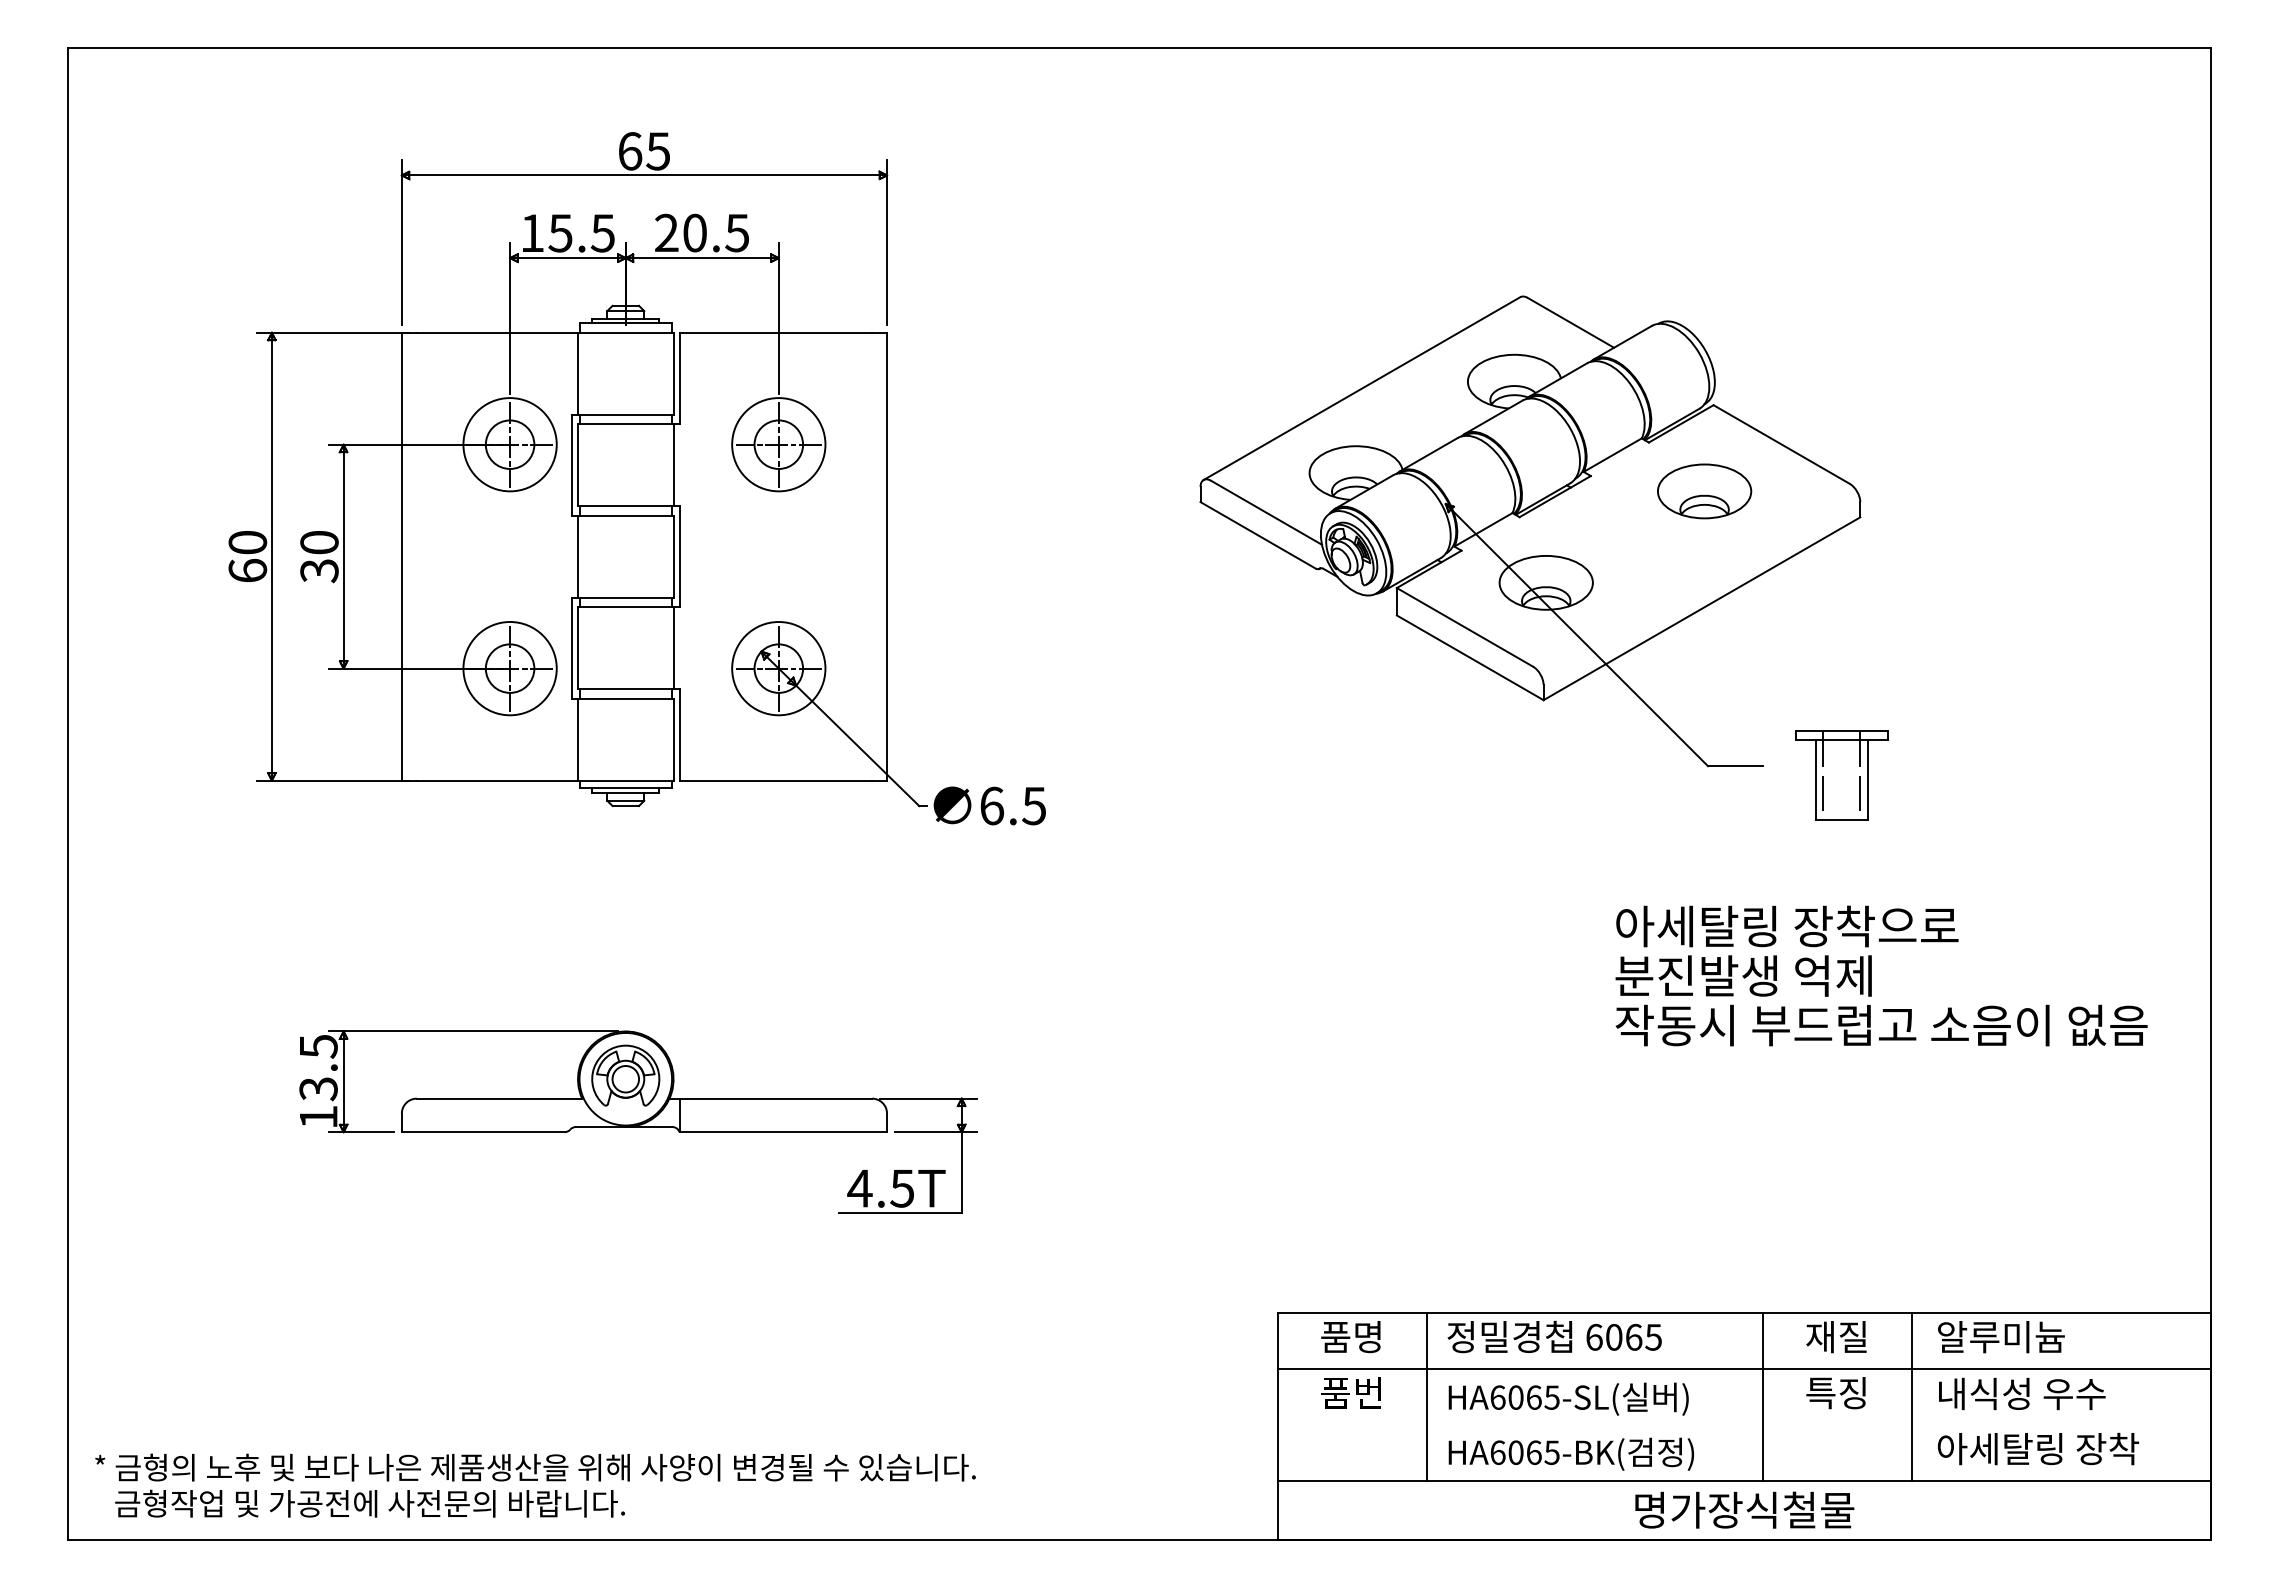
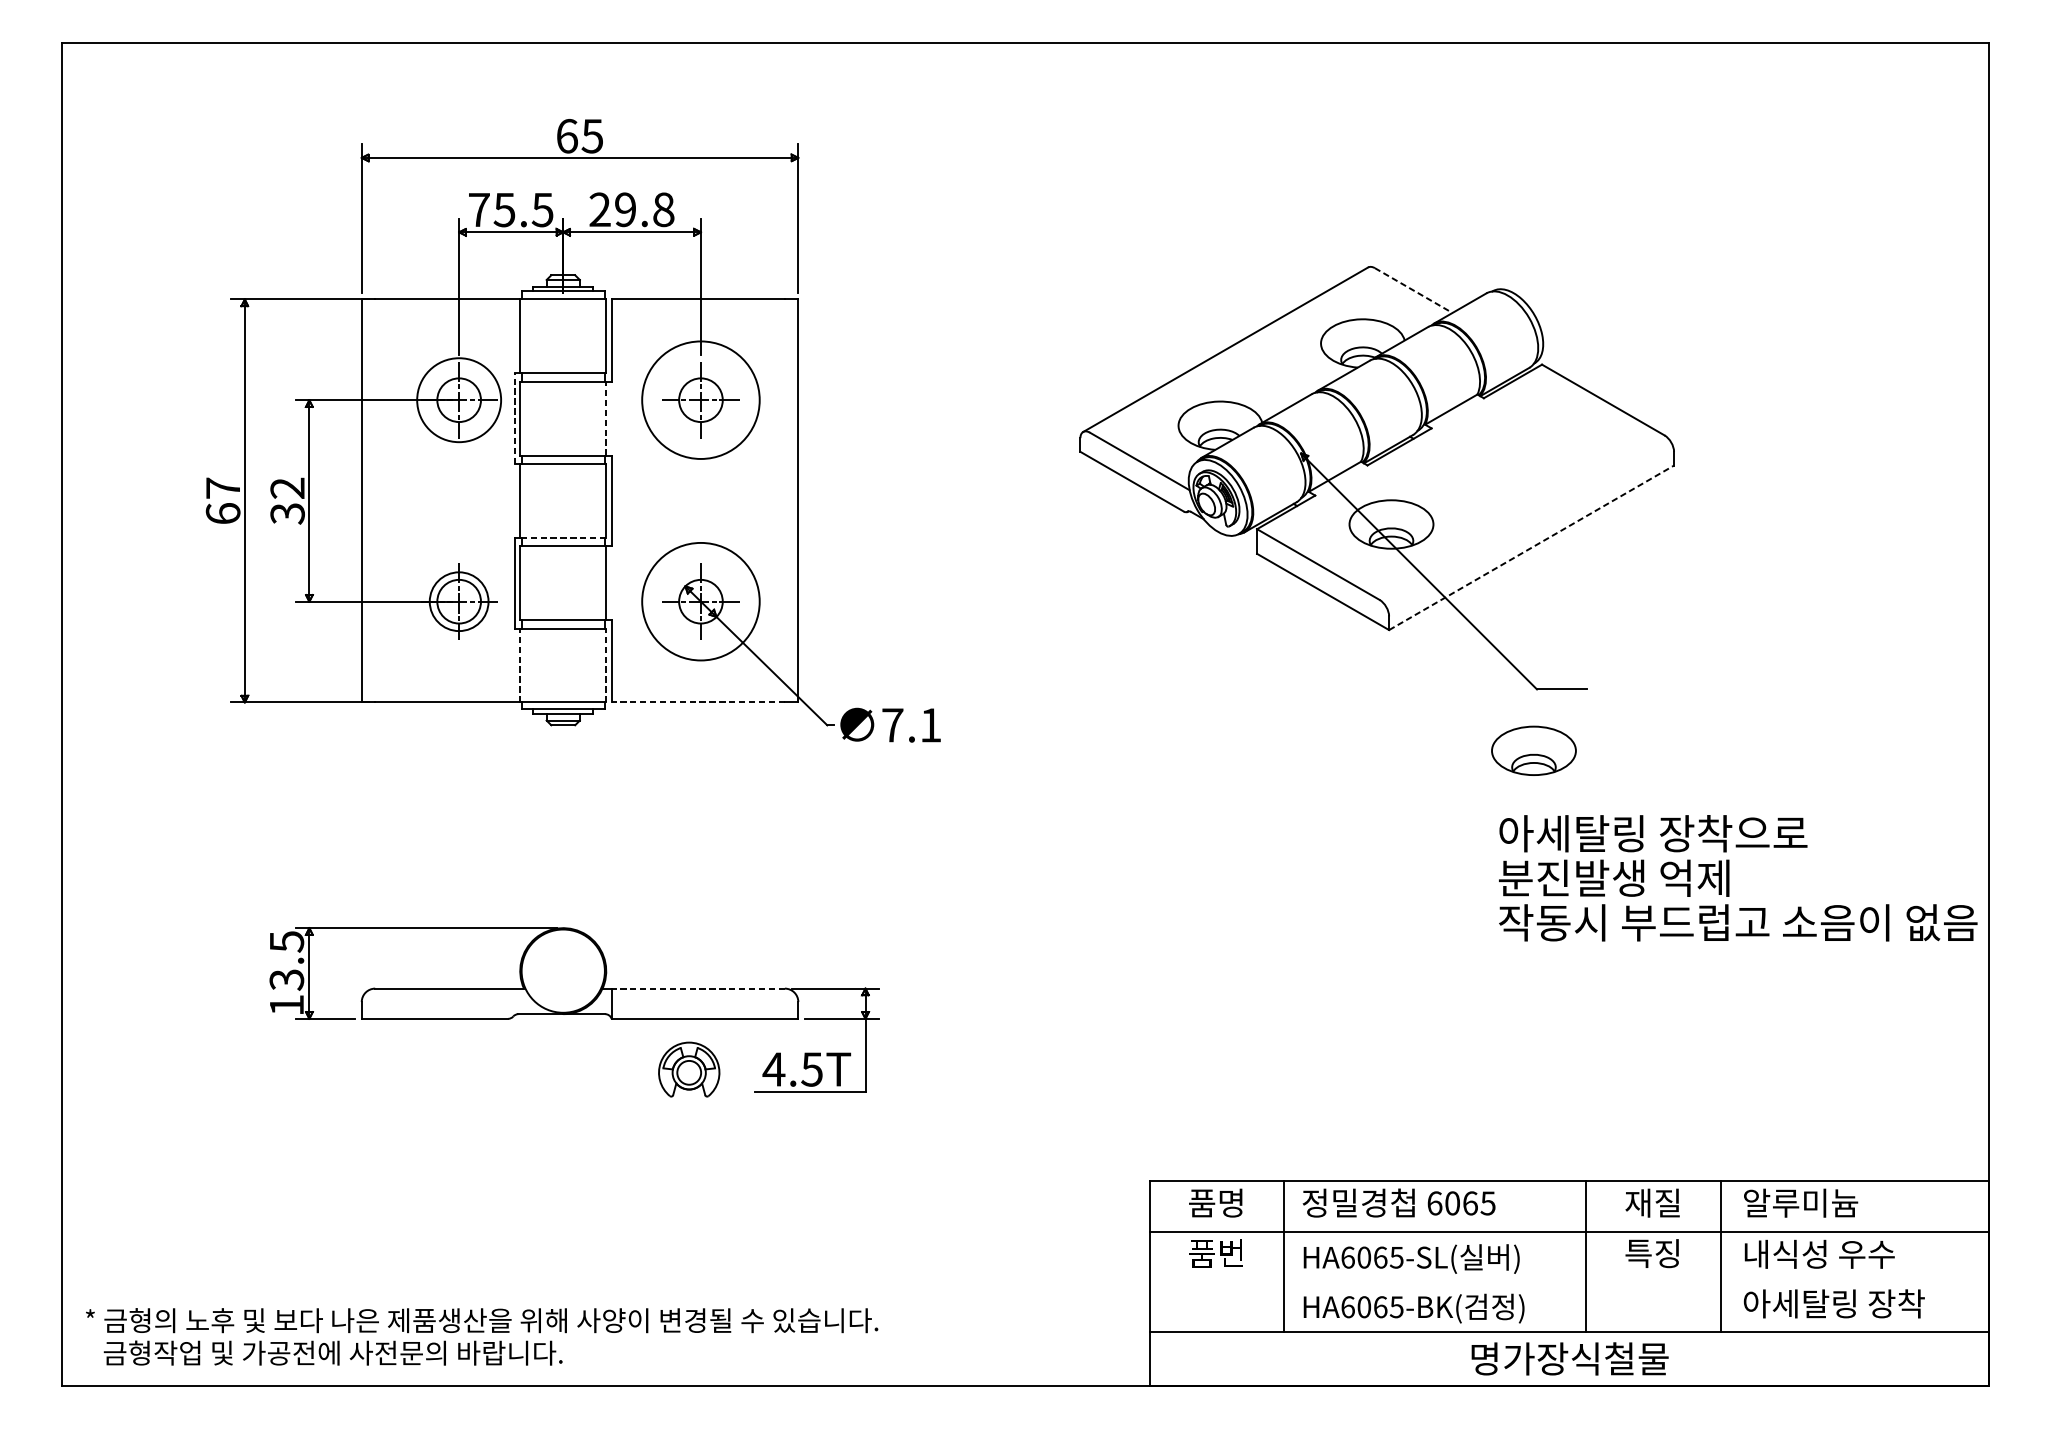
text: (532, 232) -> (479, 209), 15.5 -> 75.5
text: (716, 232) -> (644, 209), 20.5 -> 29.8
line: (1570, 322) -> (1413, 290), solid -> dashed
circle: (778, 444) -> (700, 400), size x1.4
line: (572, 464) -> (515, 418), solid -> dashed
line: (673, 464) -> (606, 418), solid -> dashed
part: (1704, 491) -> (1533, 750), moved
text: (247, 542) -> (222, 488), 60 -> 67
text: (319, 542) -> (287, 488), 30 -> 32
line: (625, 597) -> (563, 537), solid -> dashed
line: (1701, 608) -> (1531, 547), solid -> dashed
circle: (509, 668) -> (458, 601), size x0.7
circle: (778, 668) -> (700, 601), size x1.4
line: (578, 739) -> (520, 665), solid -> dashed
line: (673, 739) -> (606, 665), solid -> dashed
part: (1841, 775) -> (1657, 697), removed
line: (775, 780) -> (697, 702), solid -> dashed
text: (1012, 805) -> (911, 724), 6.5 -> 7.1
text: (1881, 975) -> (1738, 877), moved
part: (625, 1075) -> (688, 1069), moved
line: (775, 1098) -> (697, 988), solid -> dashed

